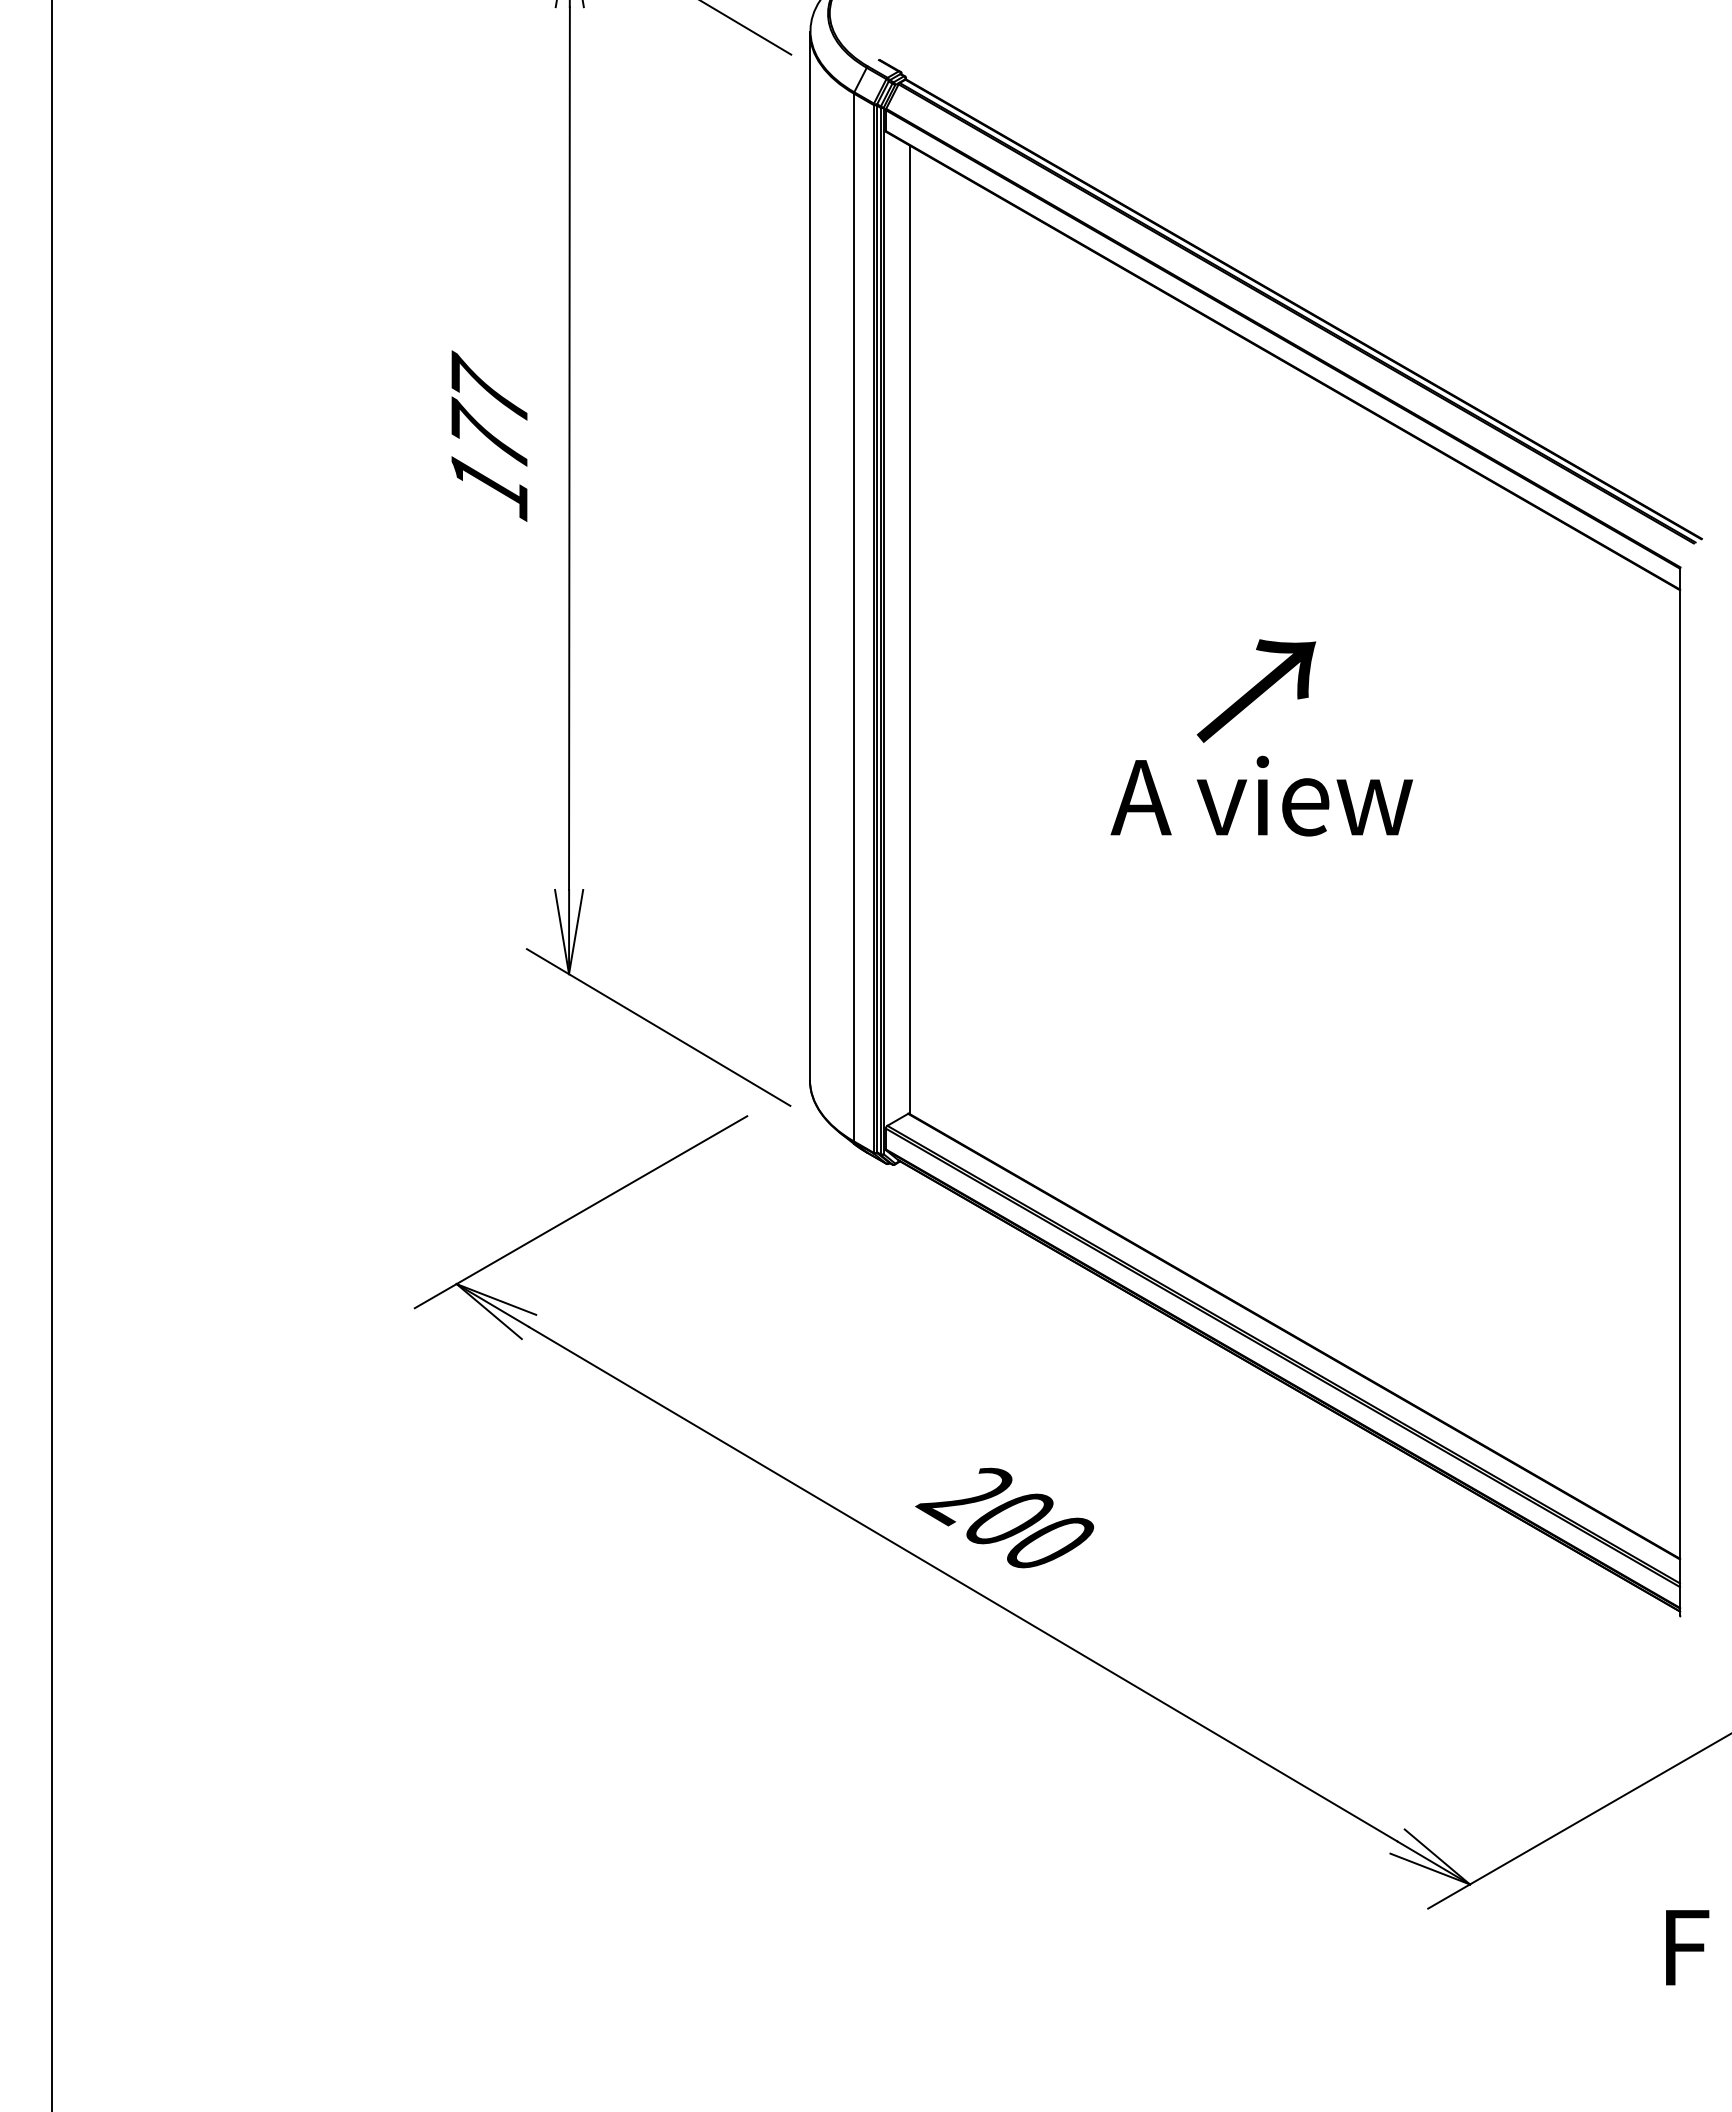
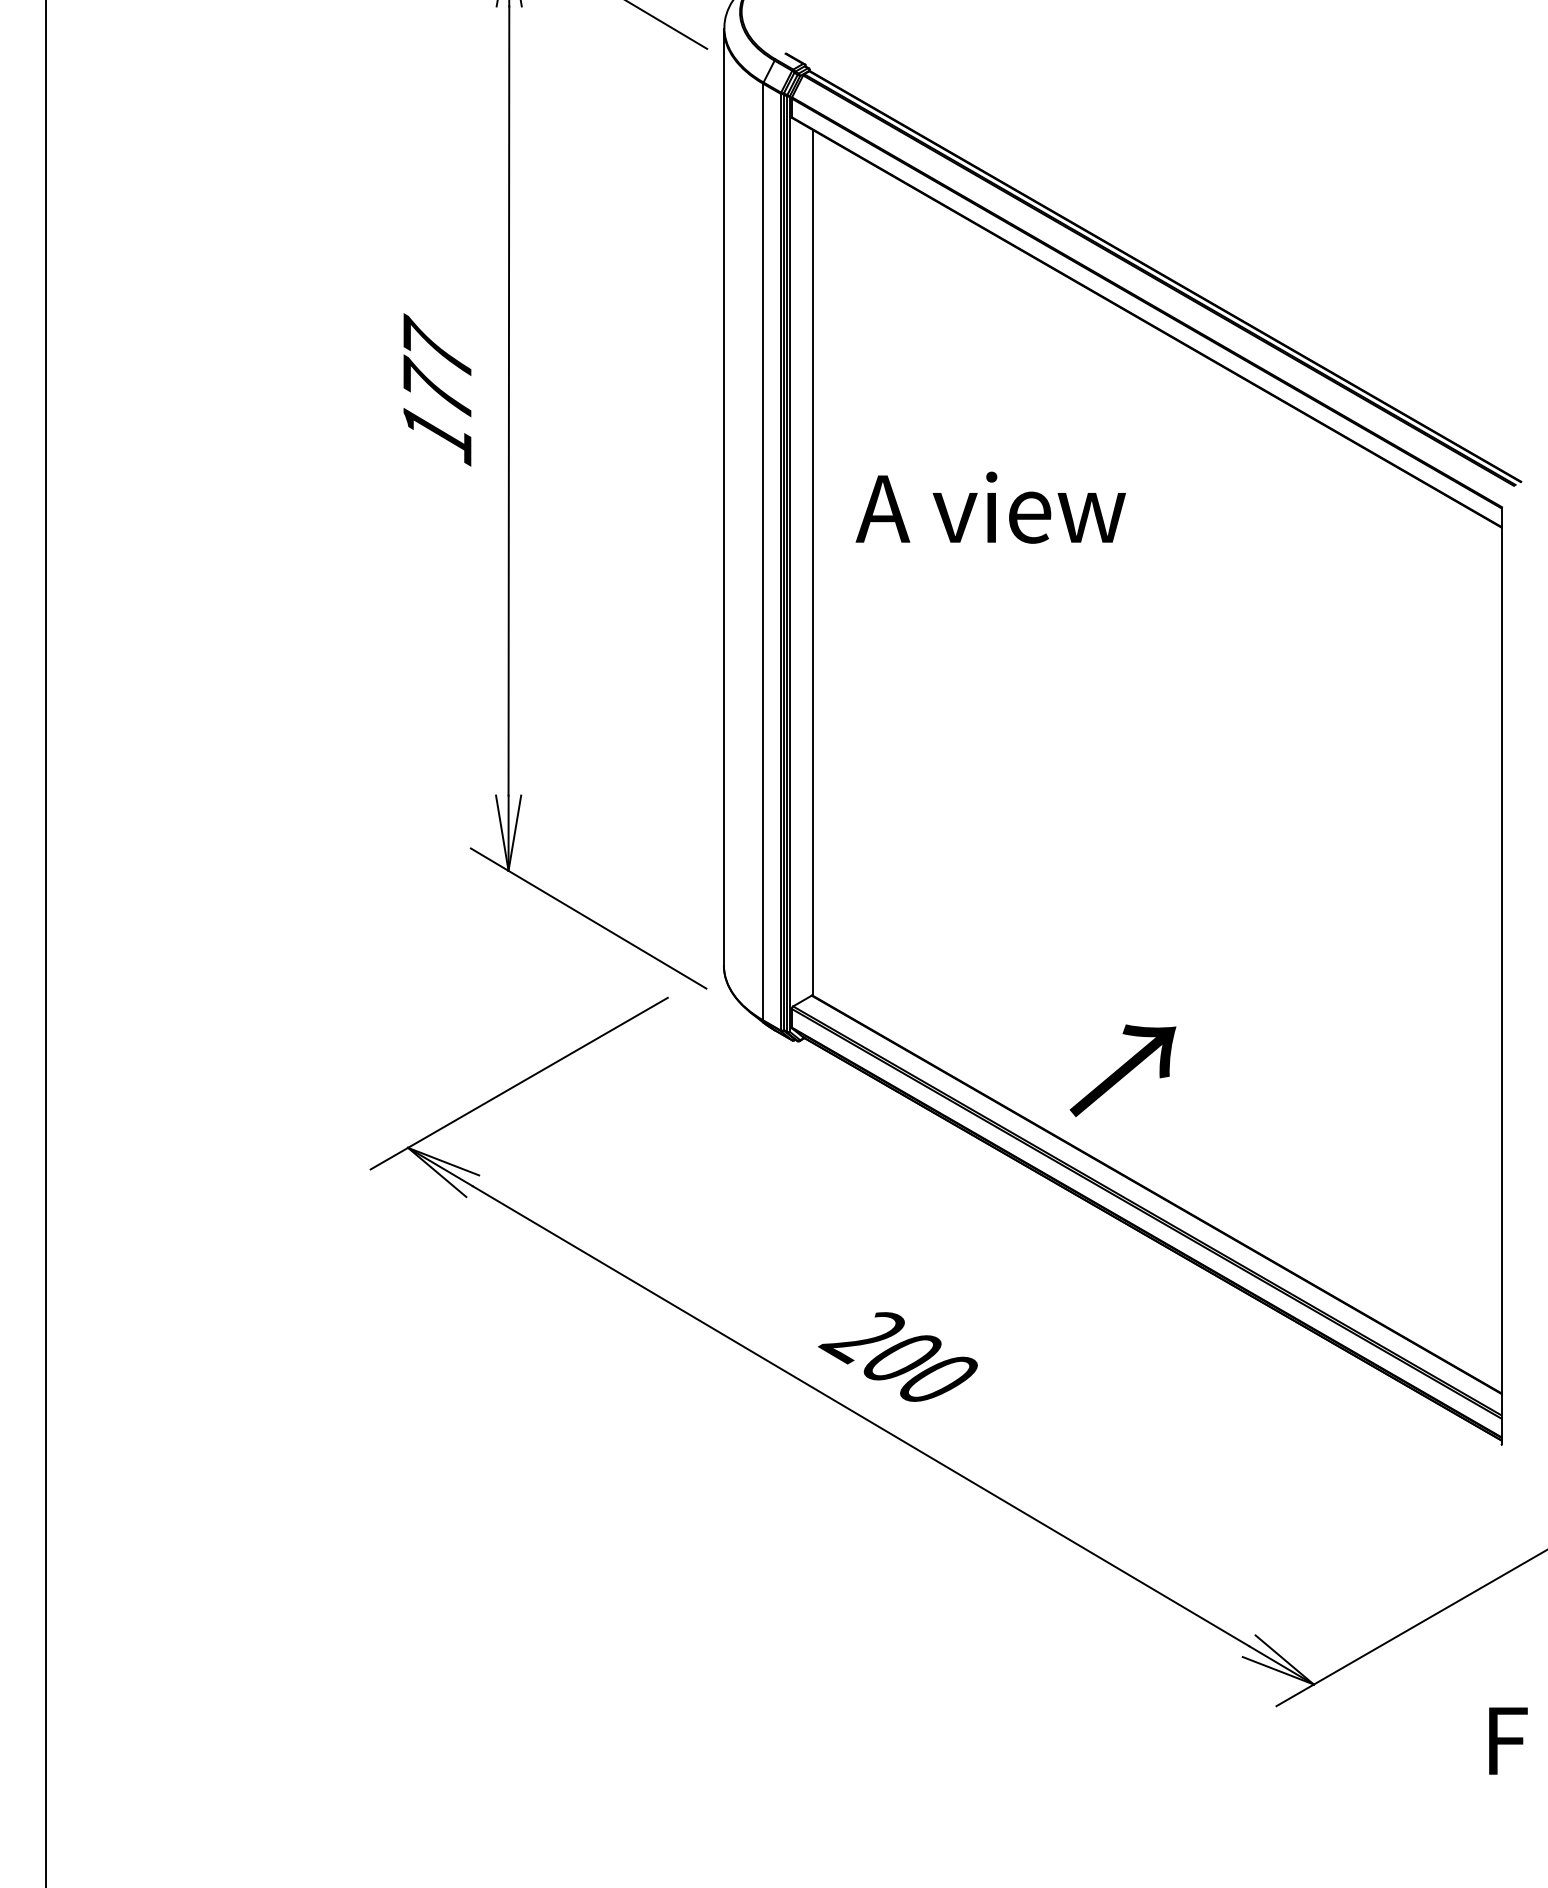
text: (1255, 690) -> (1122, 1070), moved
text: (1261, 795) -> (990, 507), moved

